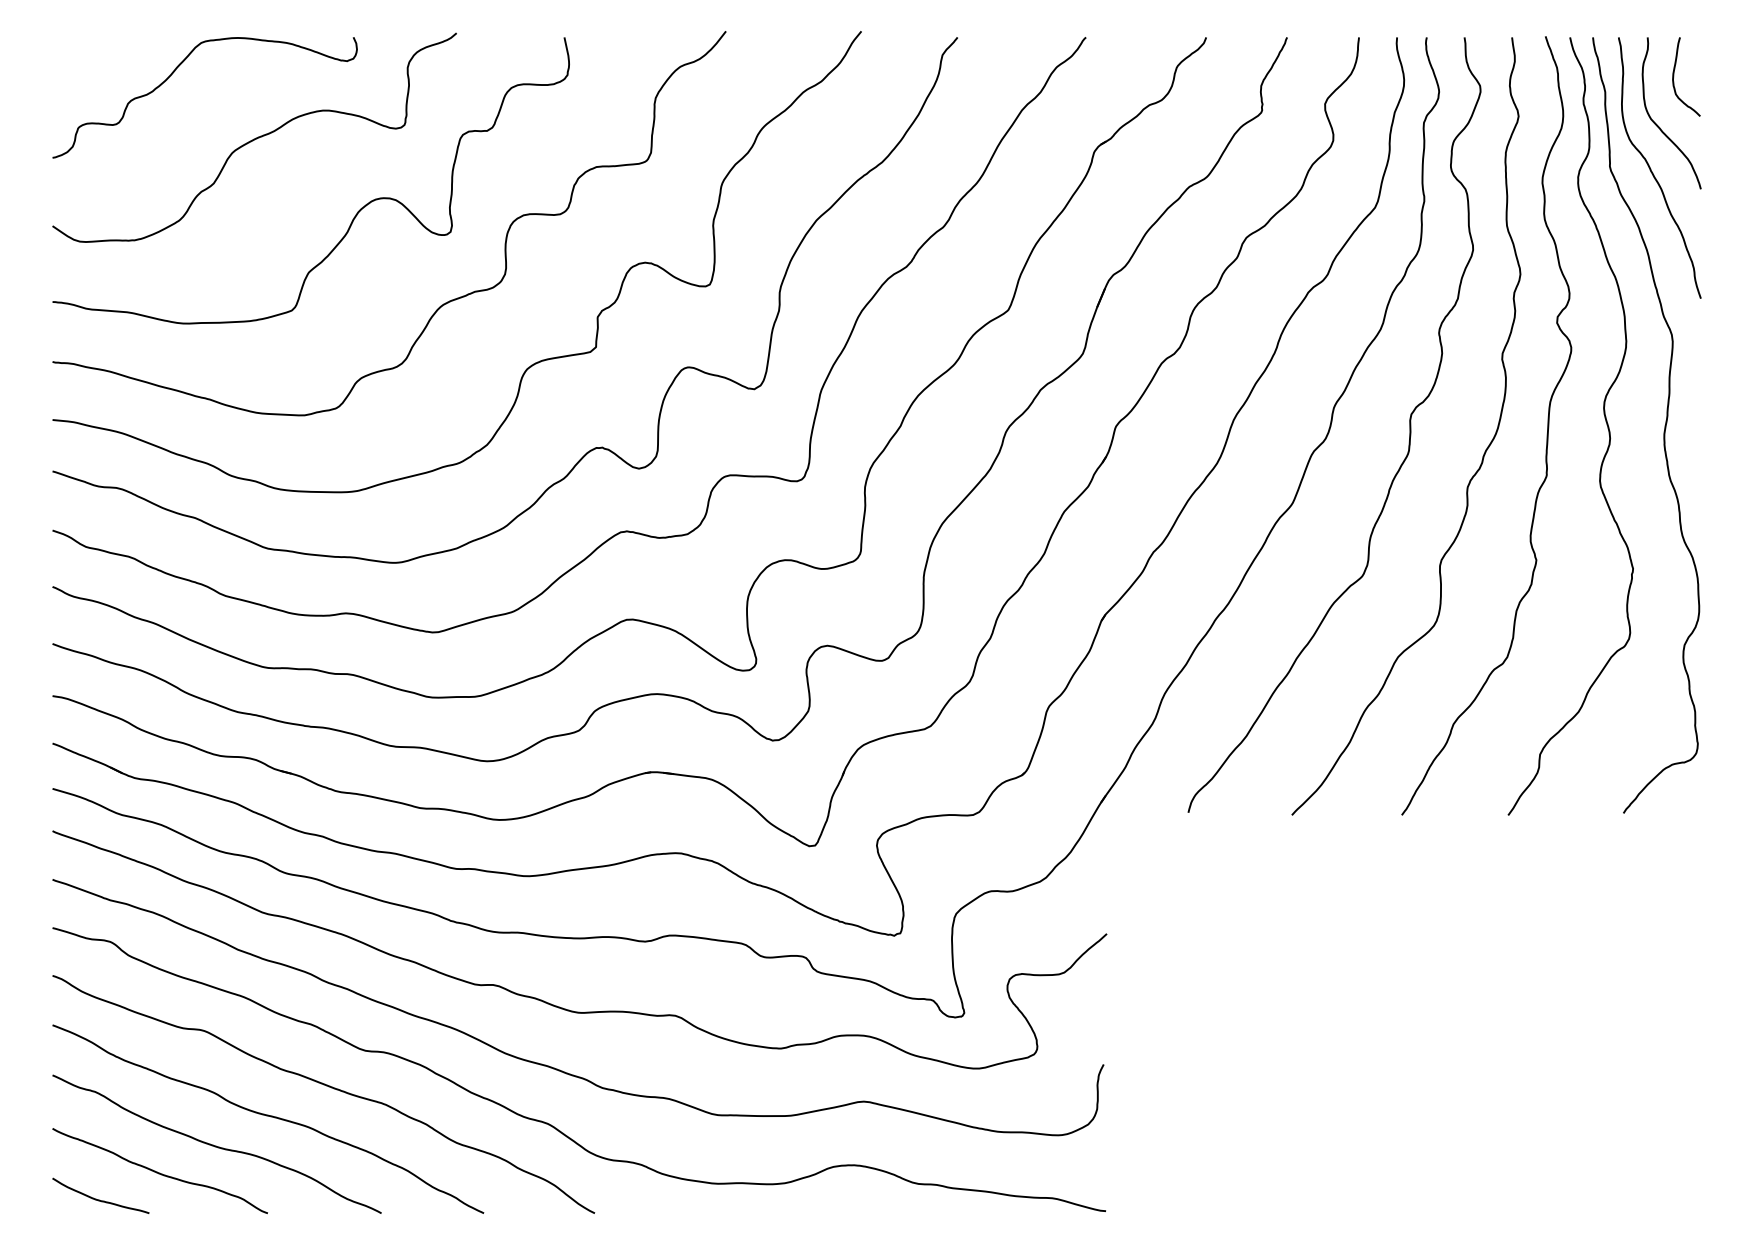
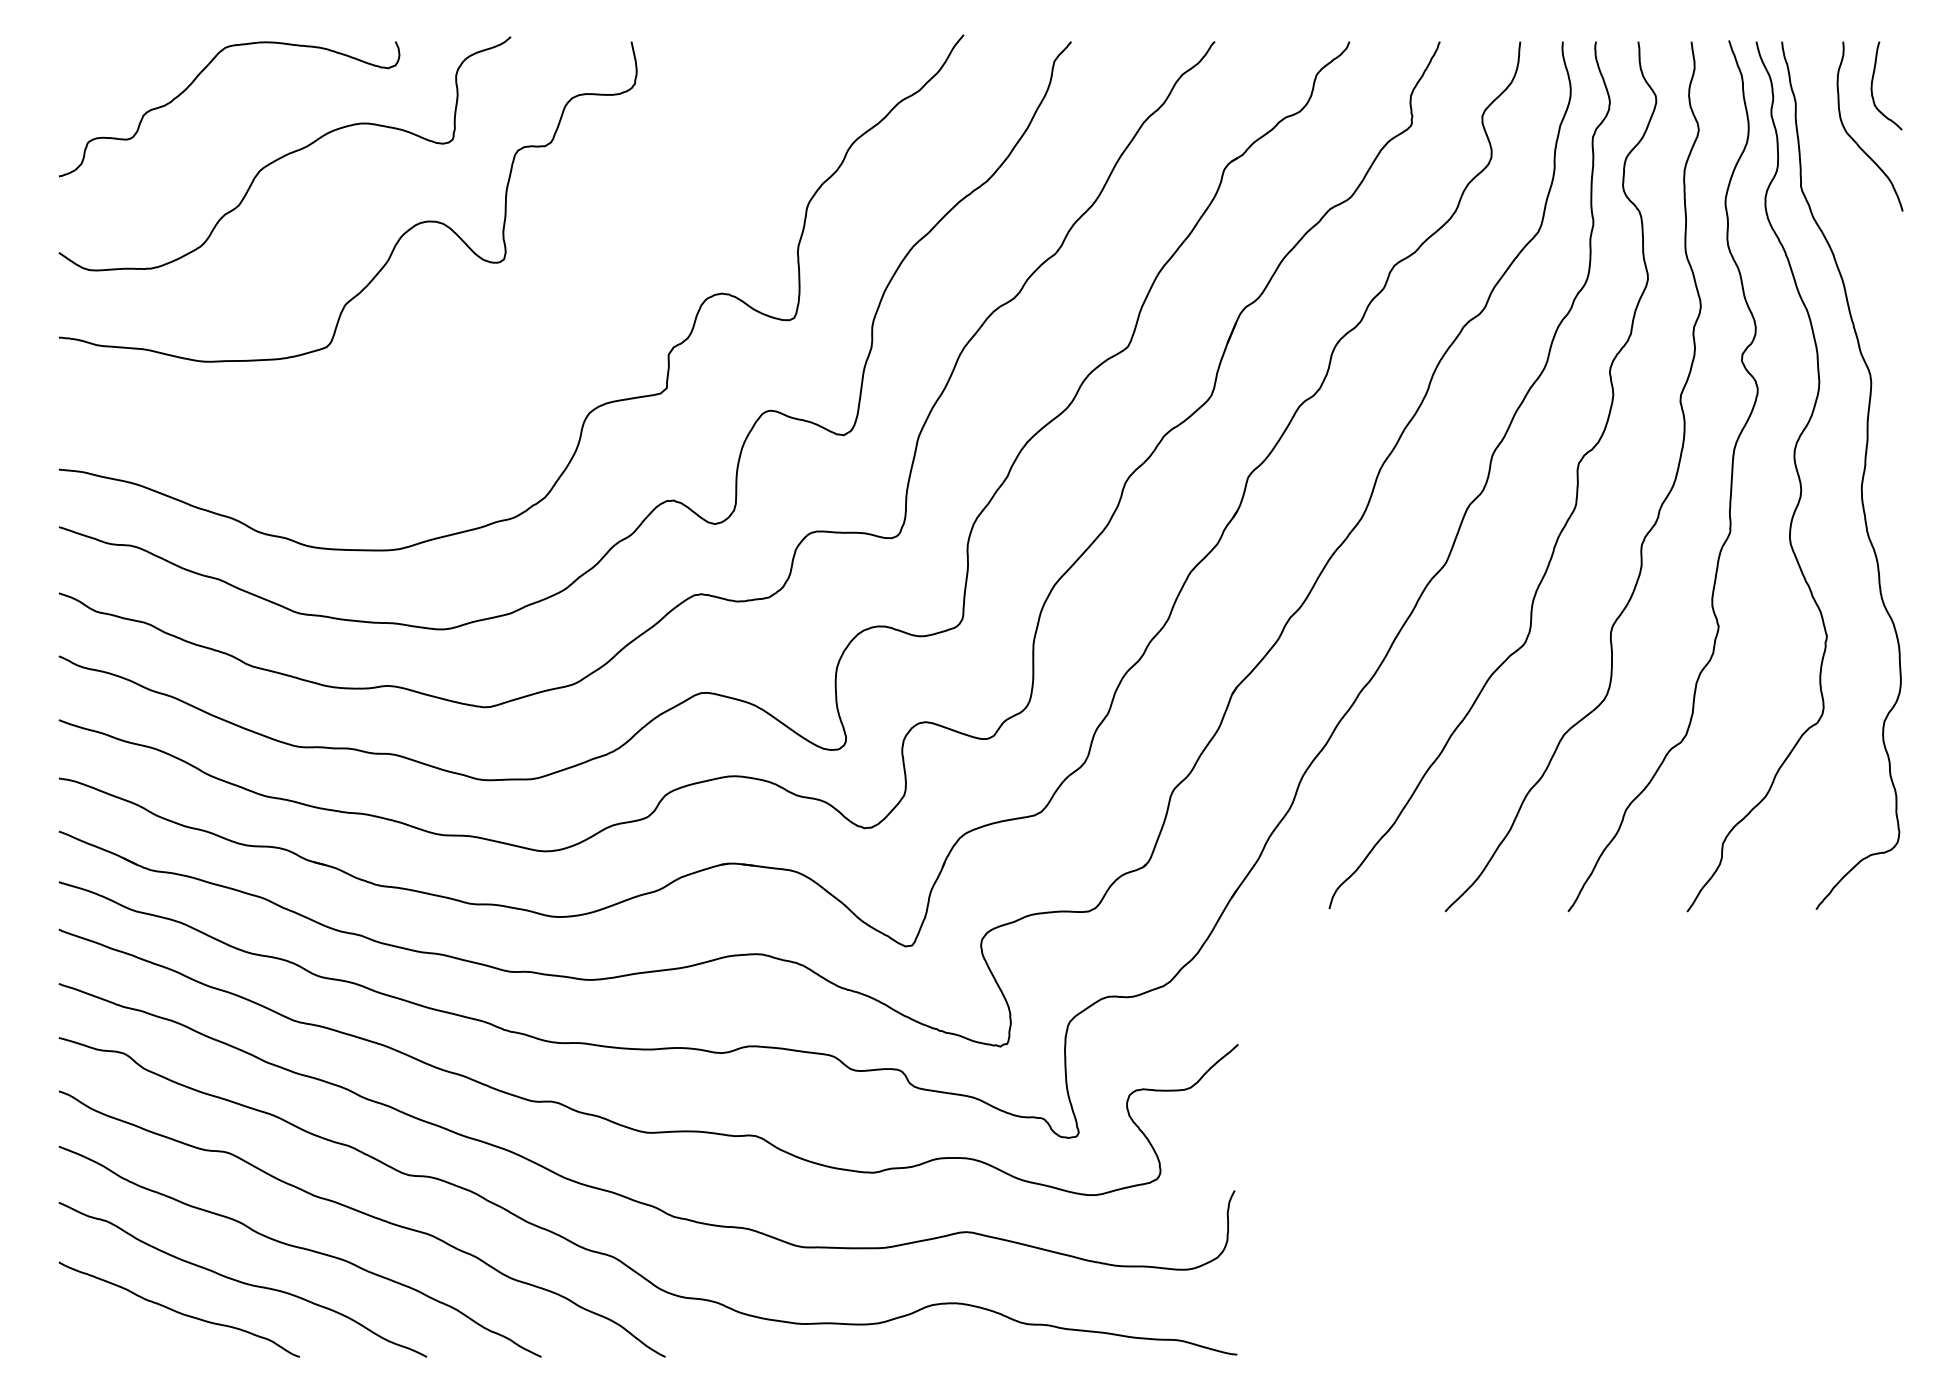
curve: (1652, 171) -> (1848, 191), removed
curve: (443, 303) -> (496, 339), removed
curve: (99, 1199) -> (111, 1341), removed

